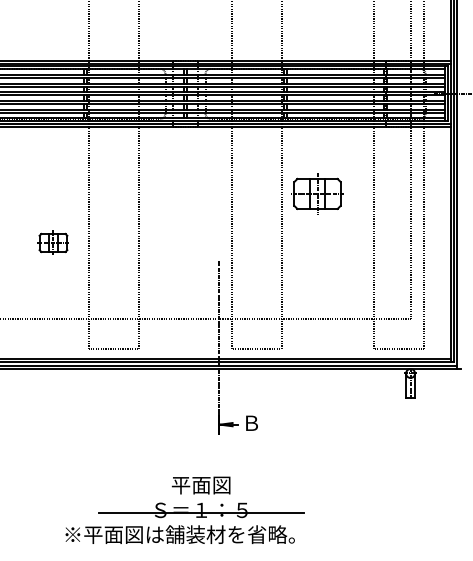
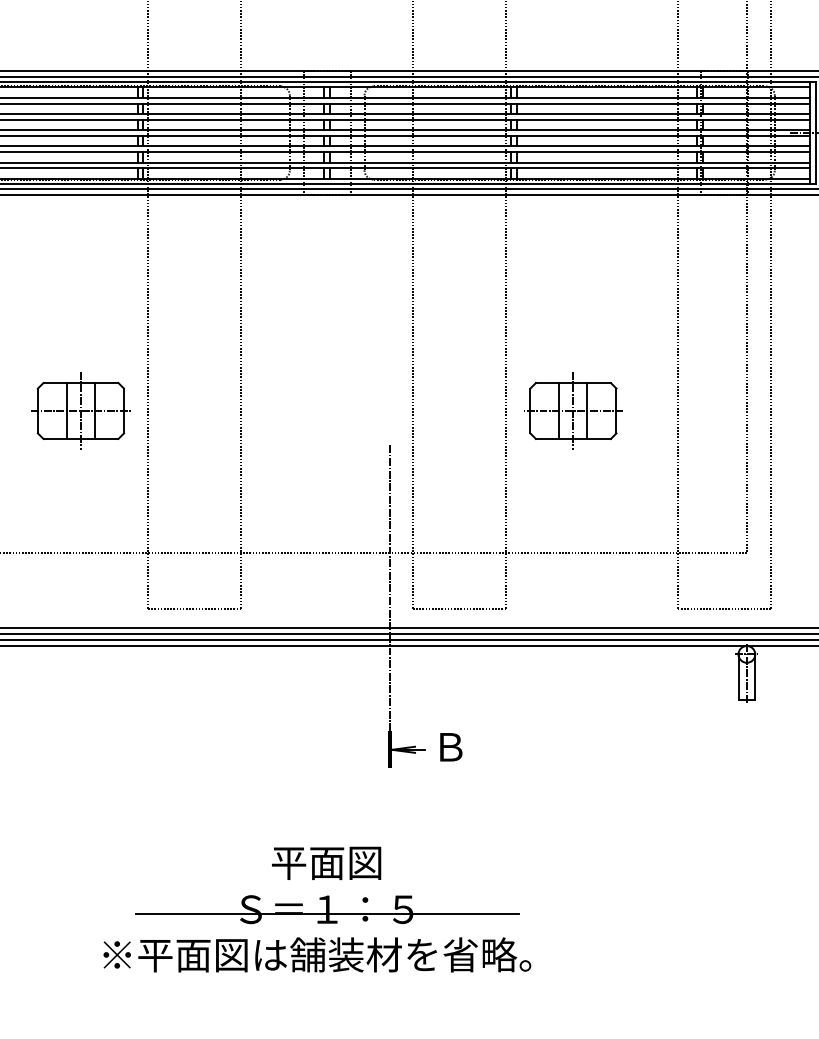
part: (317, 193) -> (573, 410), moved
part: (53, 242) -> (81, 410), size x1.67
part: (201, 497) -> (327, 885), moved

